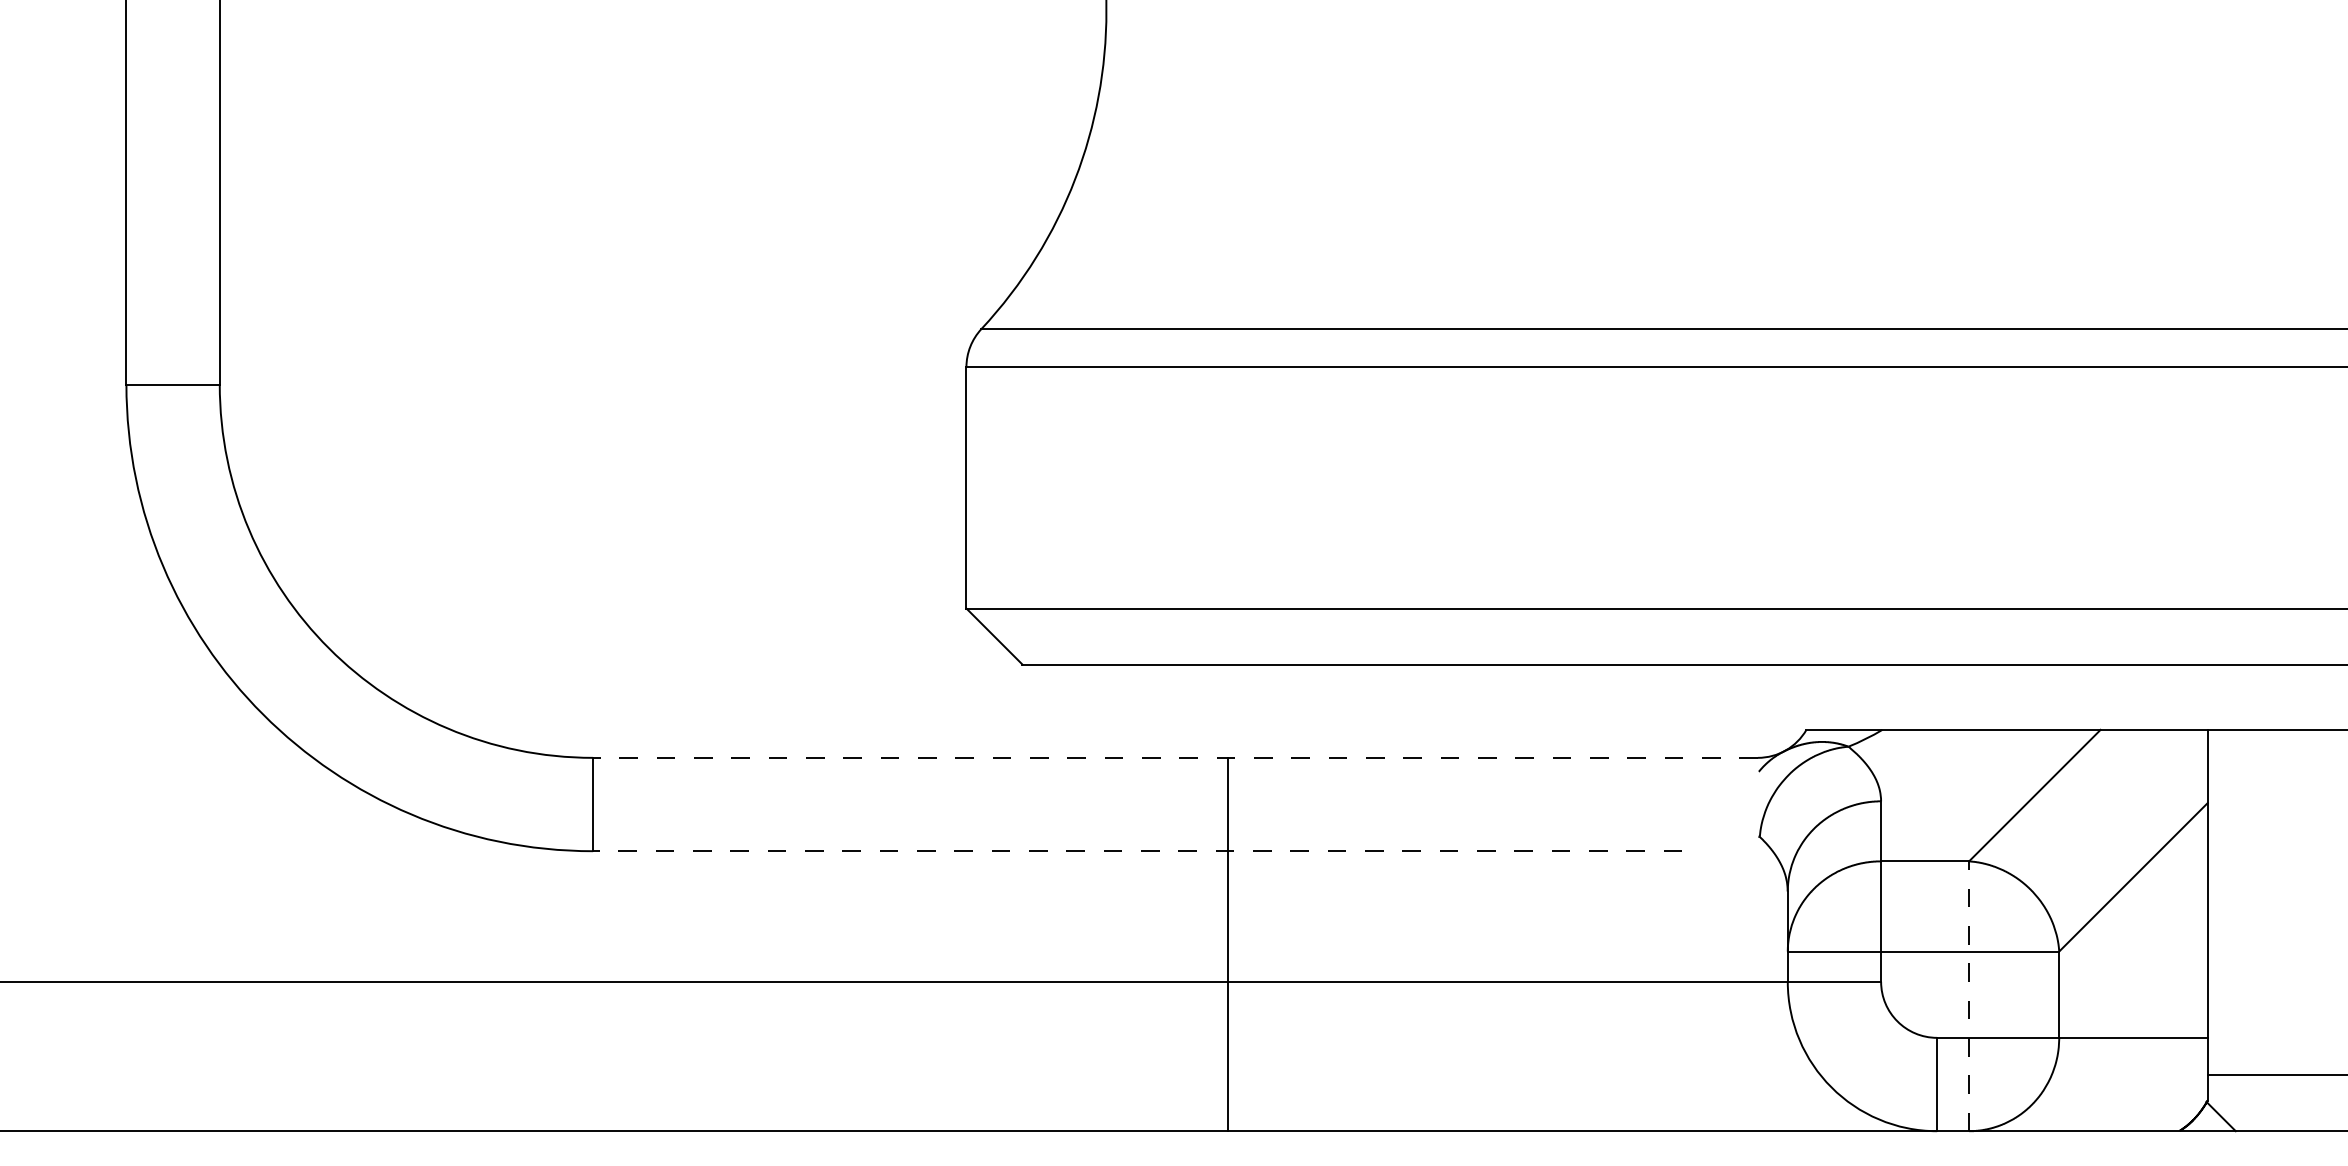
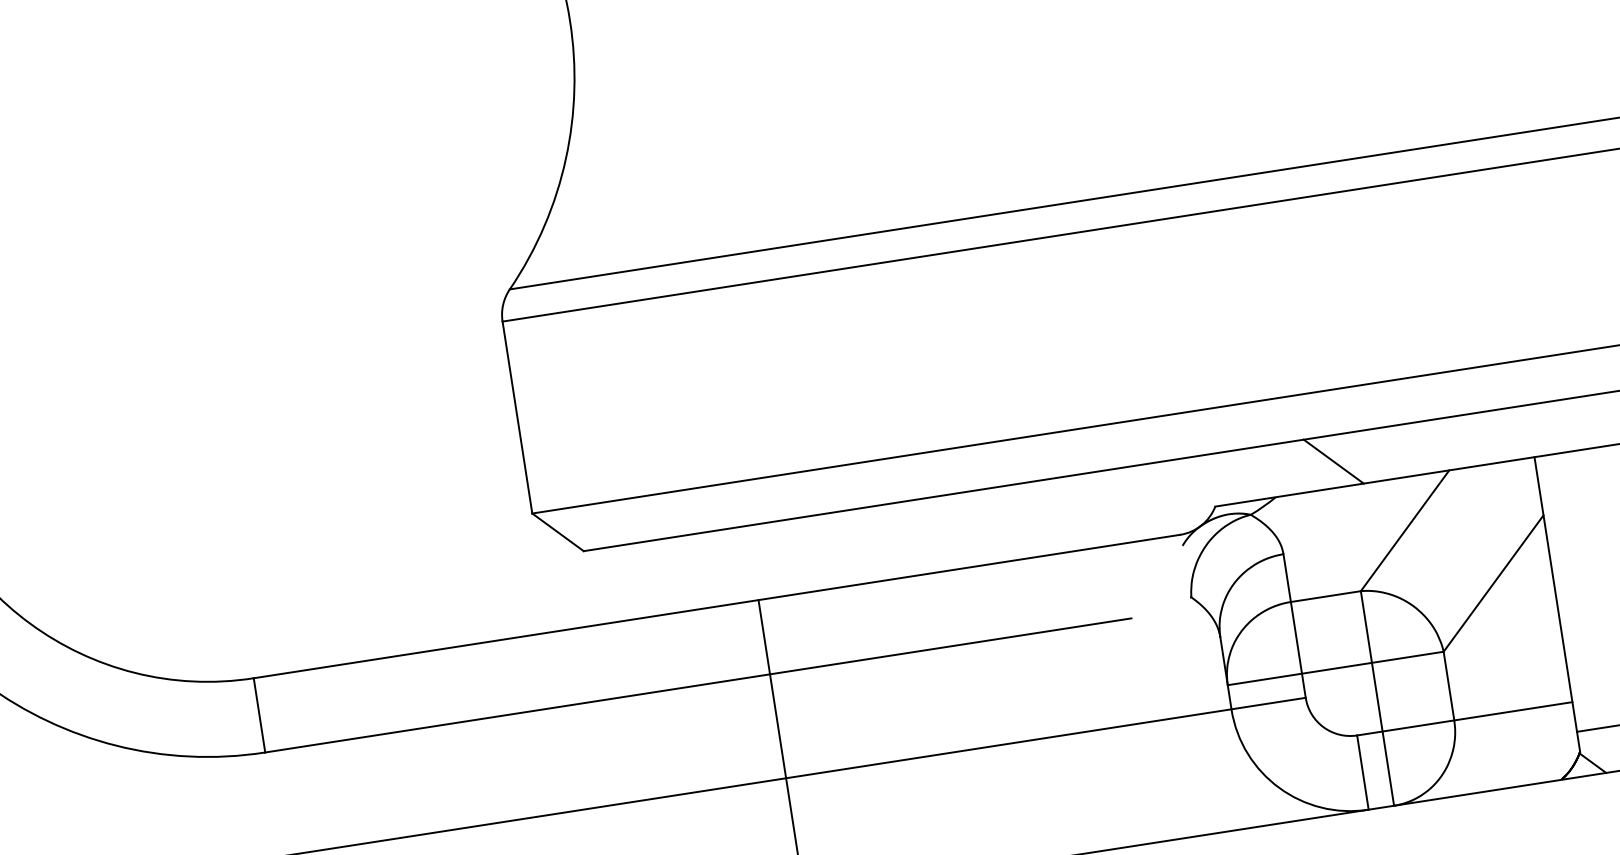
line: (1960, 696) -> (1333, 461), added
line: (1175, 757) -> (716, 606), dashed -> solid
line: (1137, 851) -> (698, 685), dashed -> solid
line: (1969, 996) -> (1377, 698), dashed -> solid

